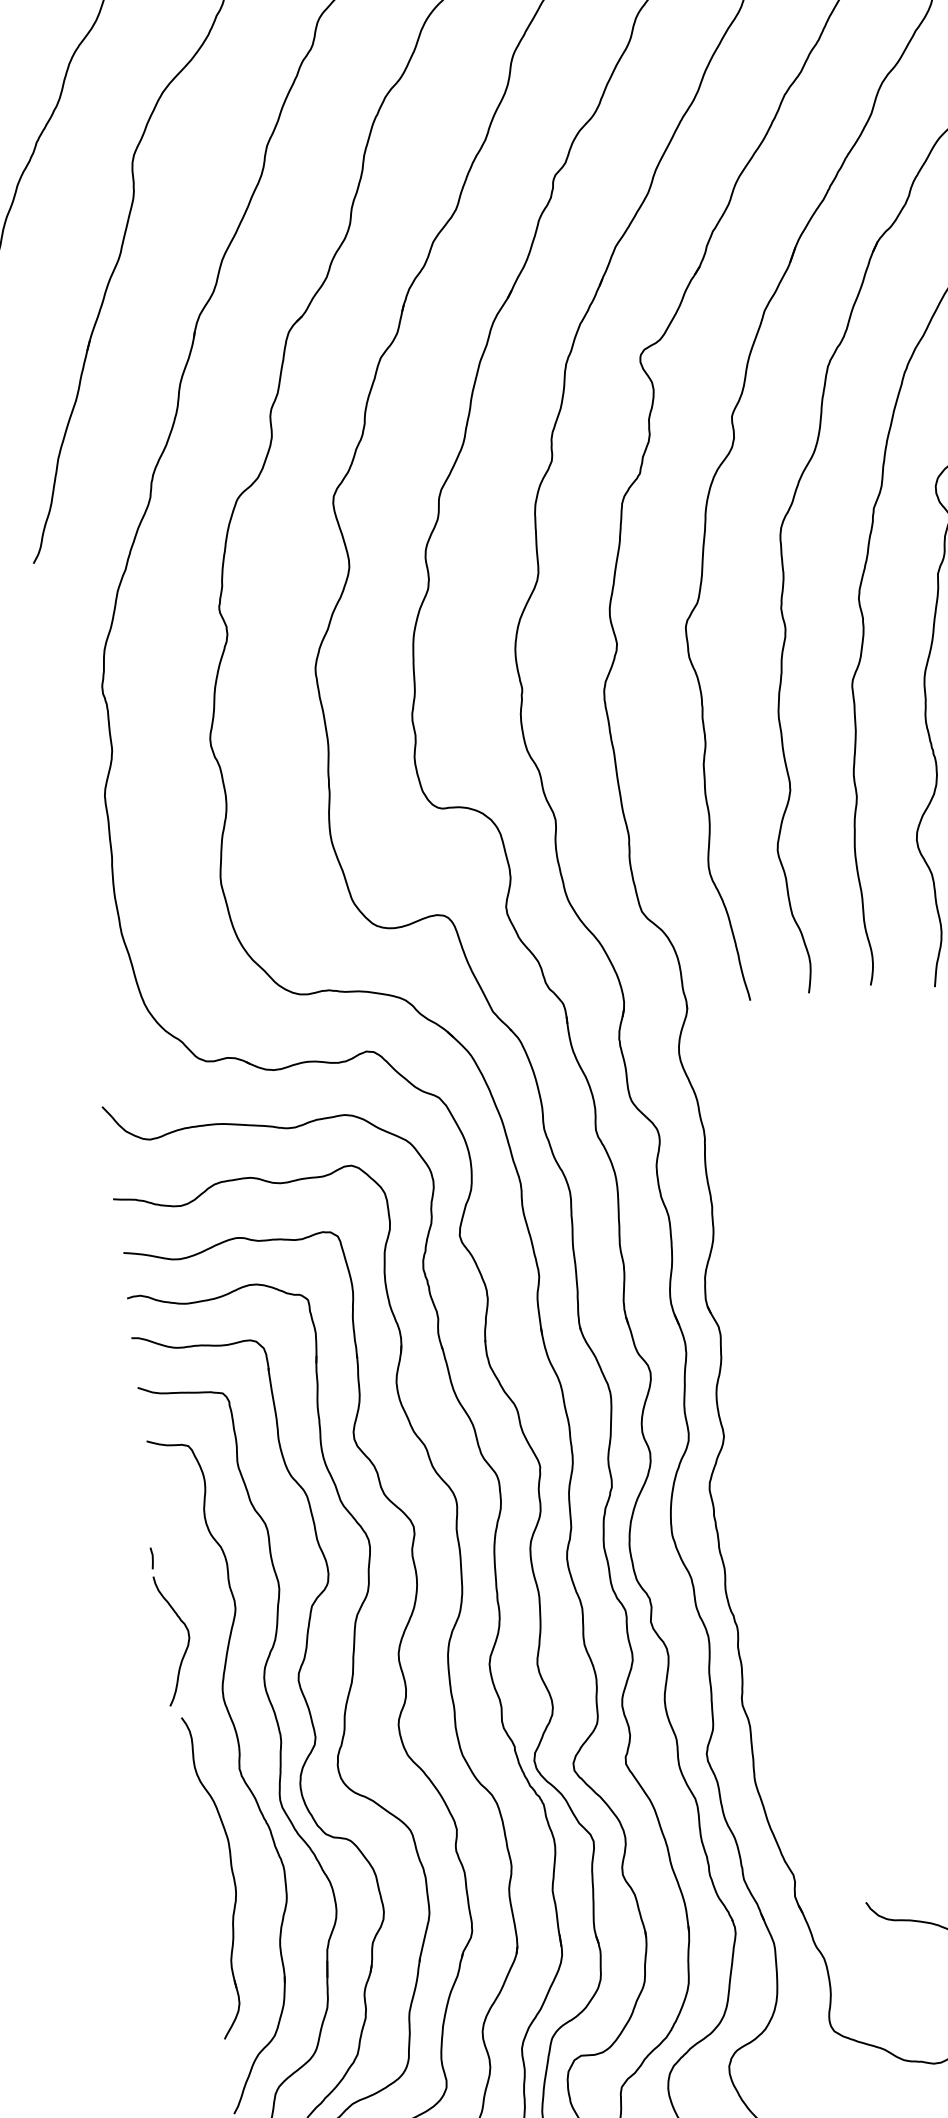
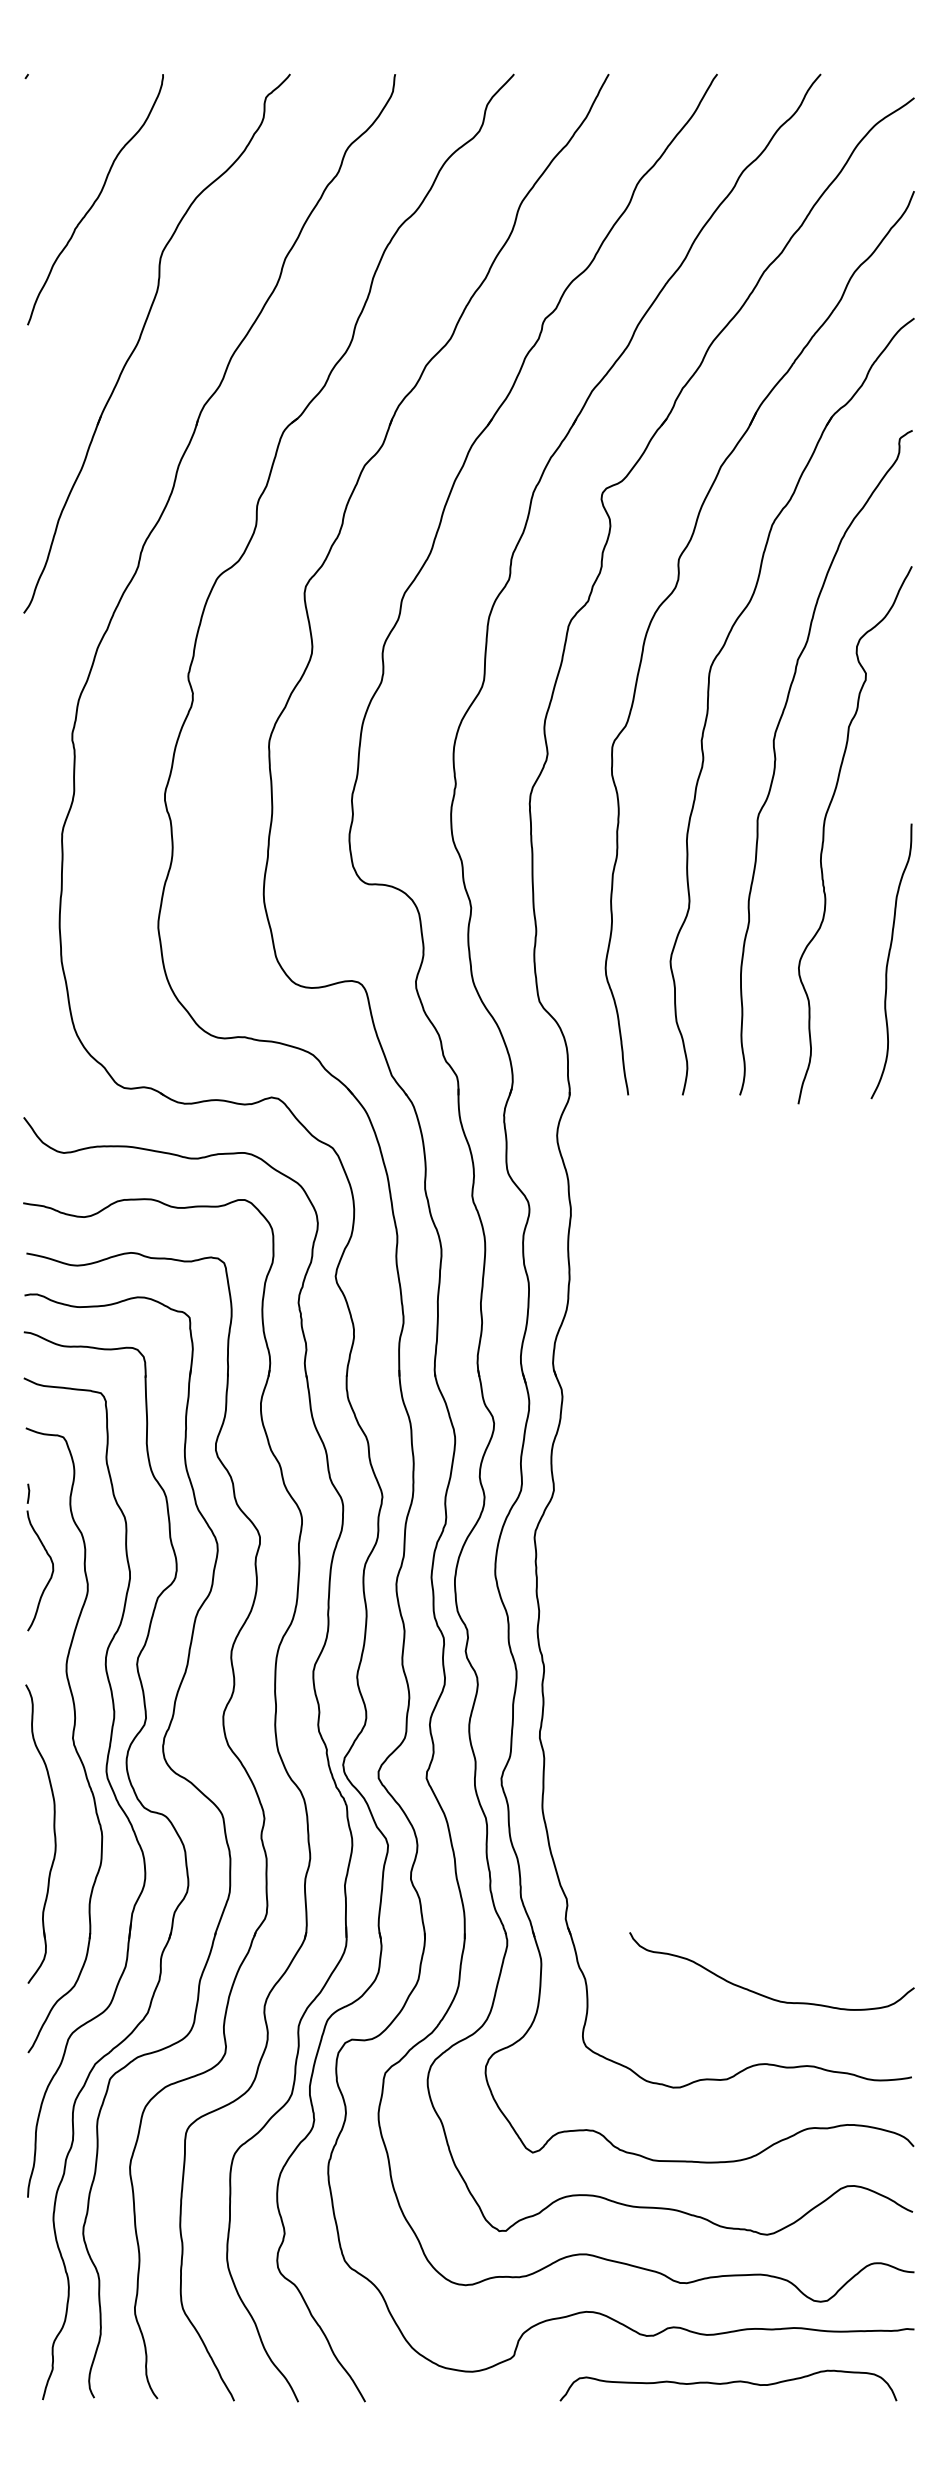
part: (179, 1620) -> (46, 1553), moved

